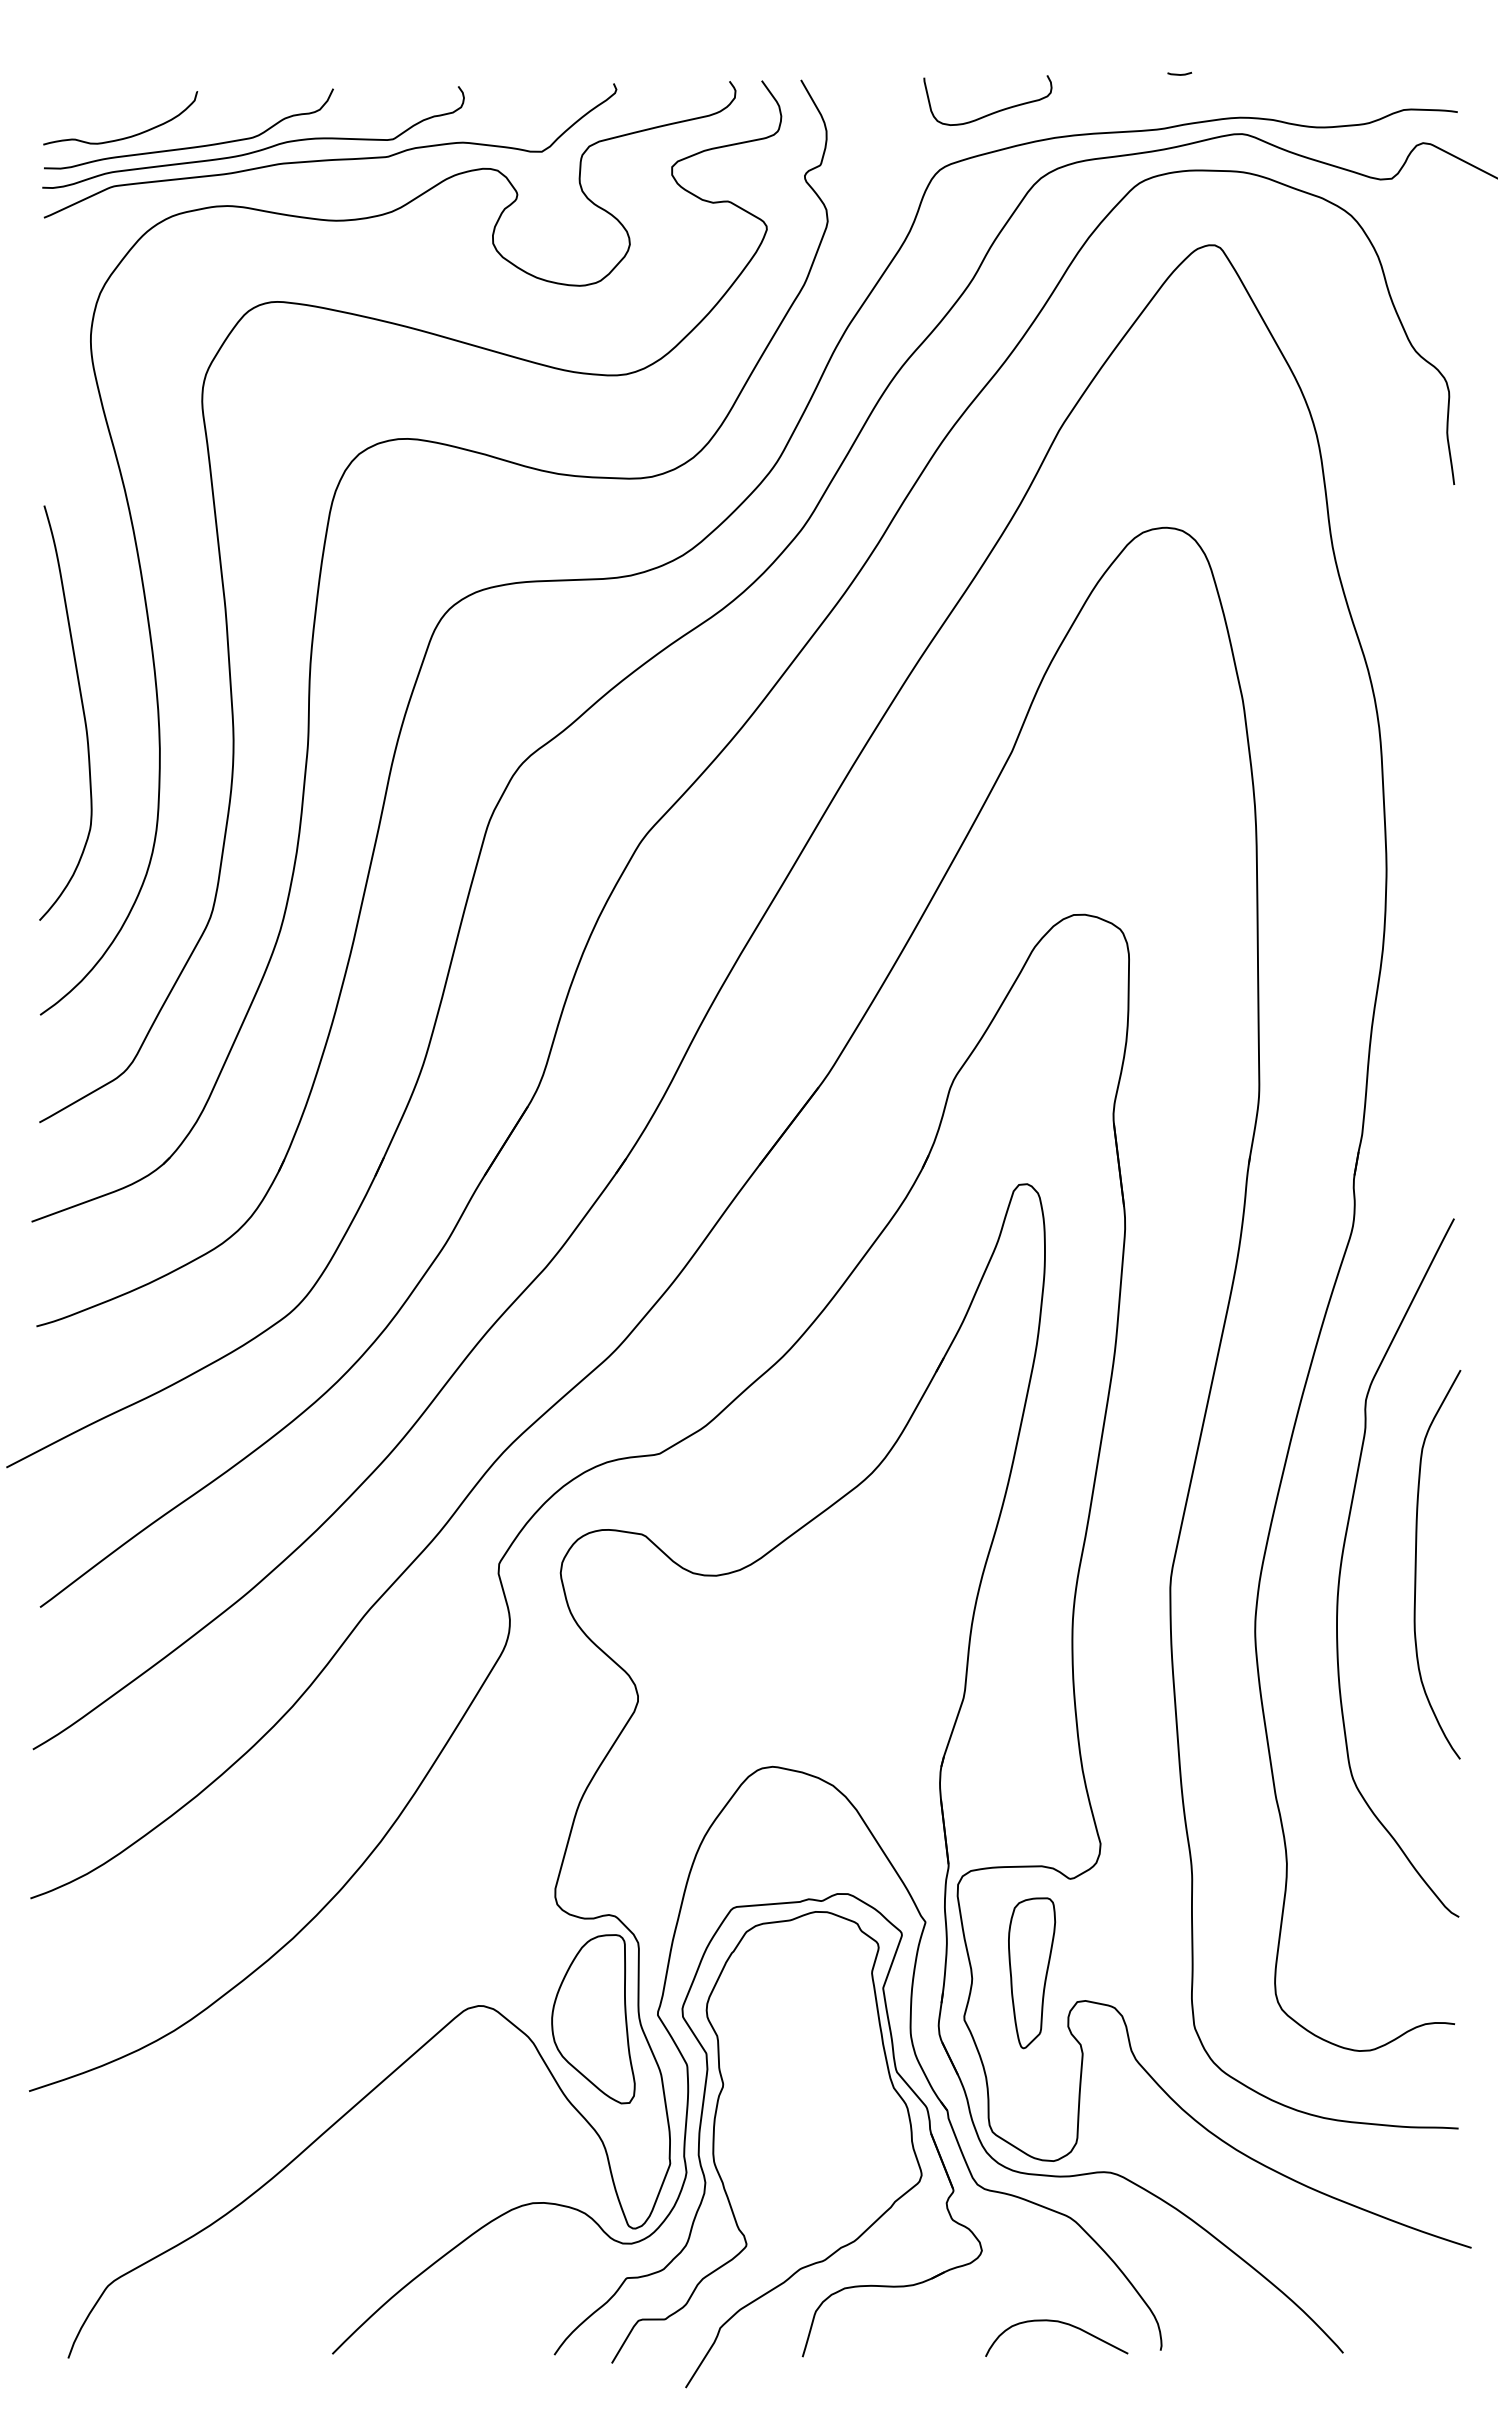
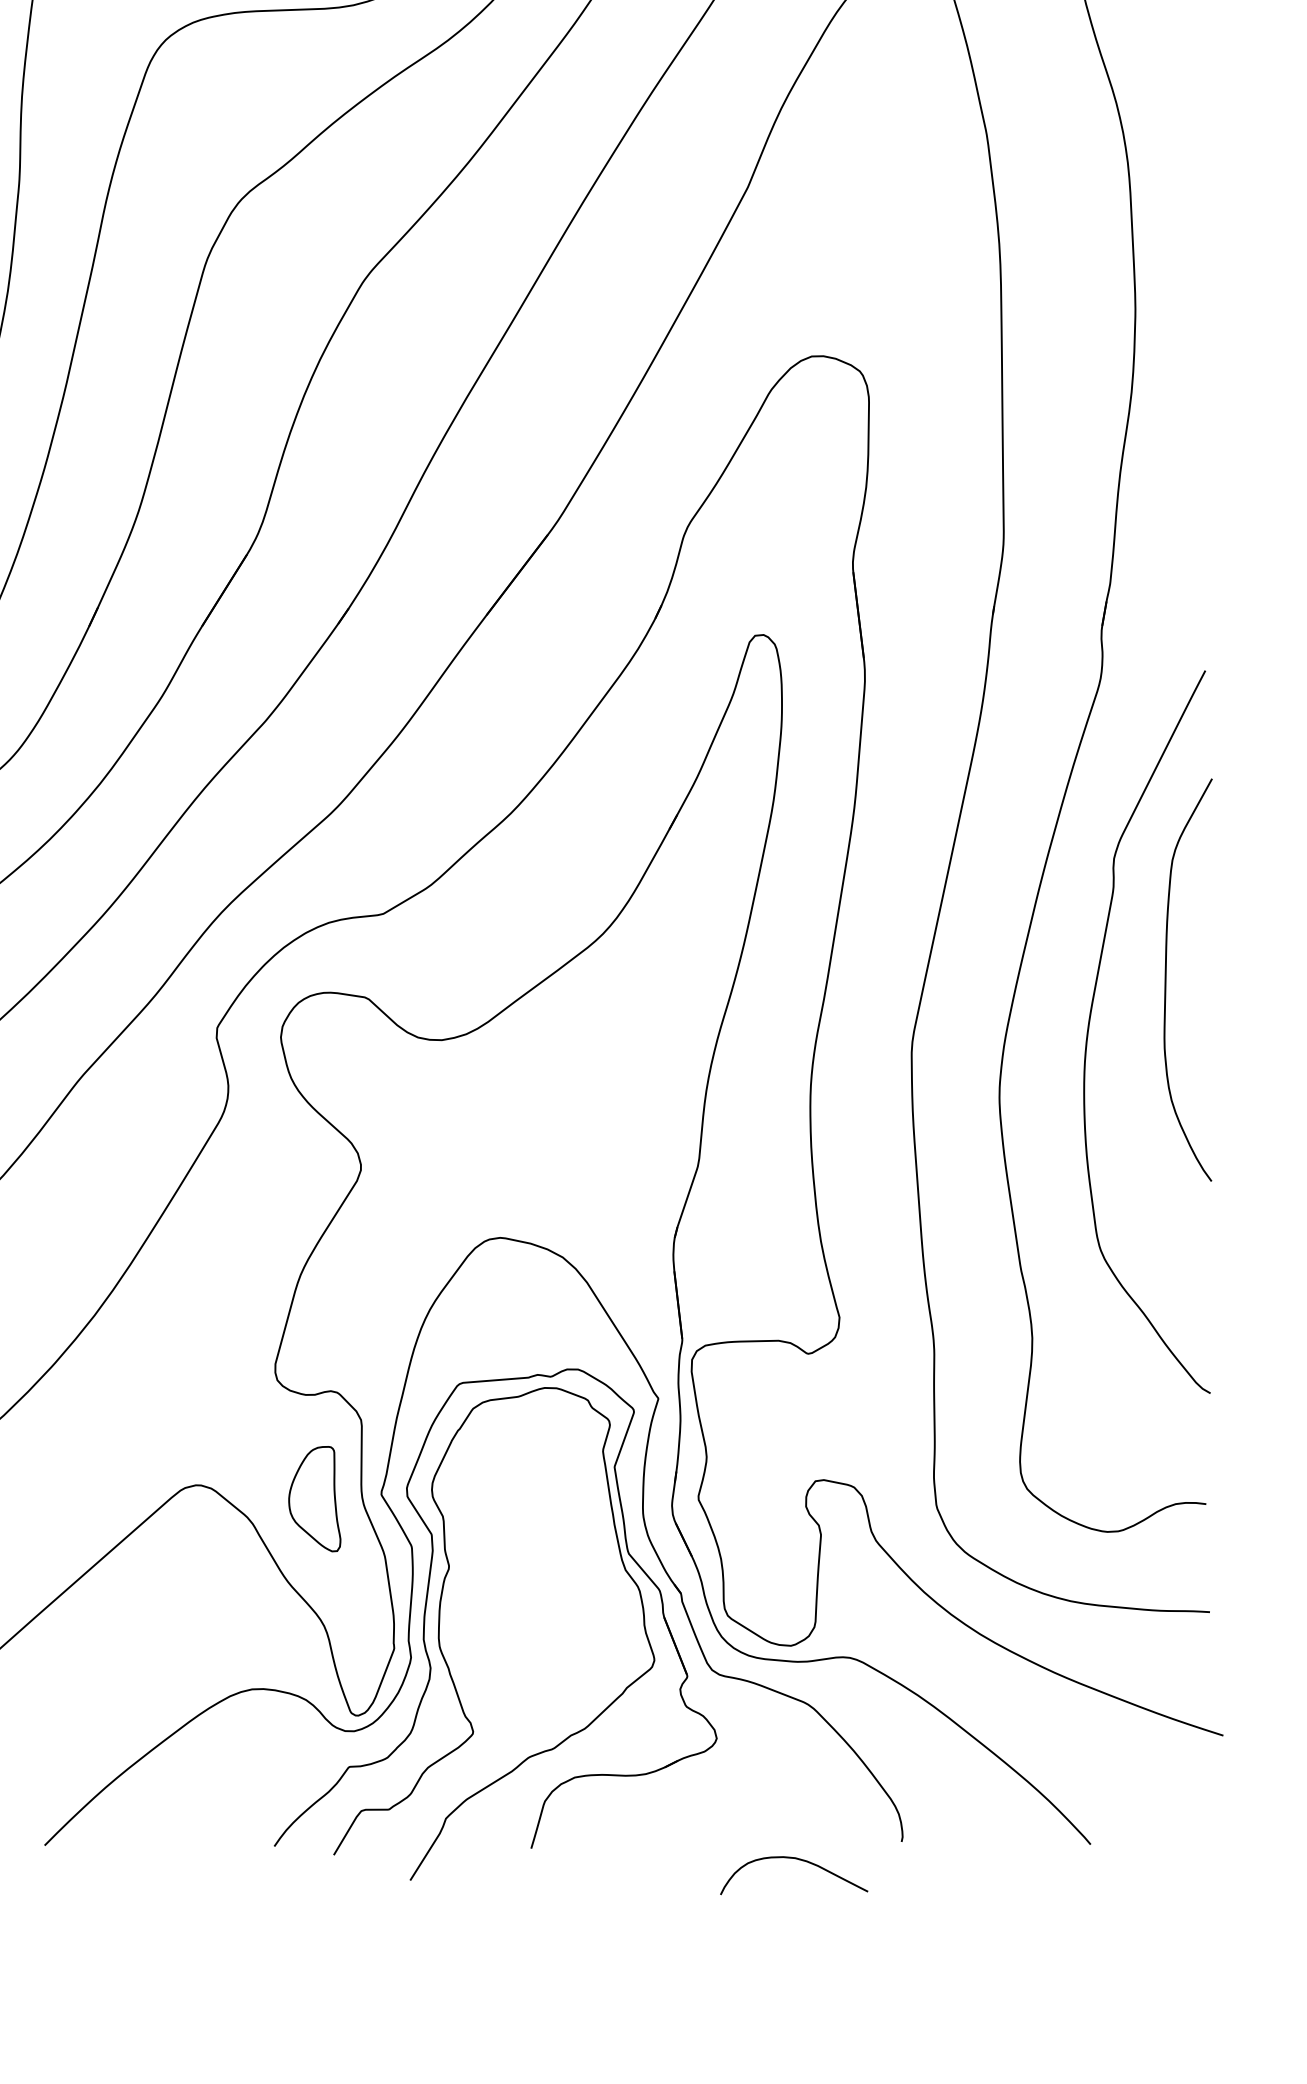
curve: (1416, 1564) -> (1166, 979), moved
part: (1032, 1973) -> (769, 1451), removed
part: (593, 2019) -> (314, 1499), size x0.6
curve: (1061, 2323) -> (799, 1860), moved

